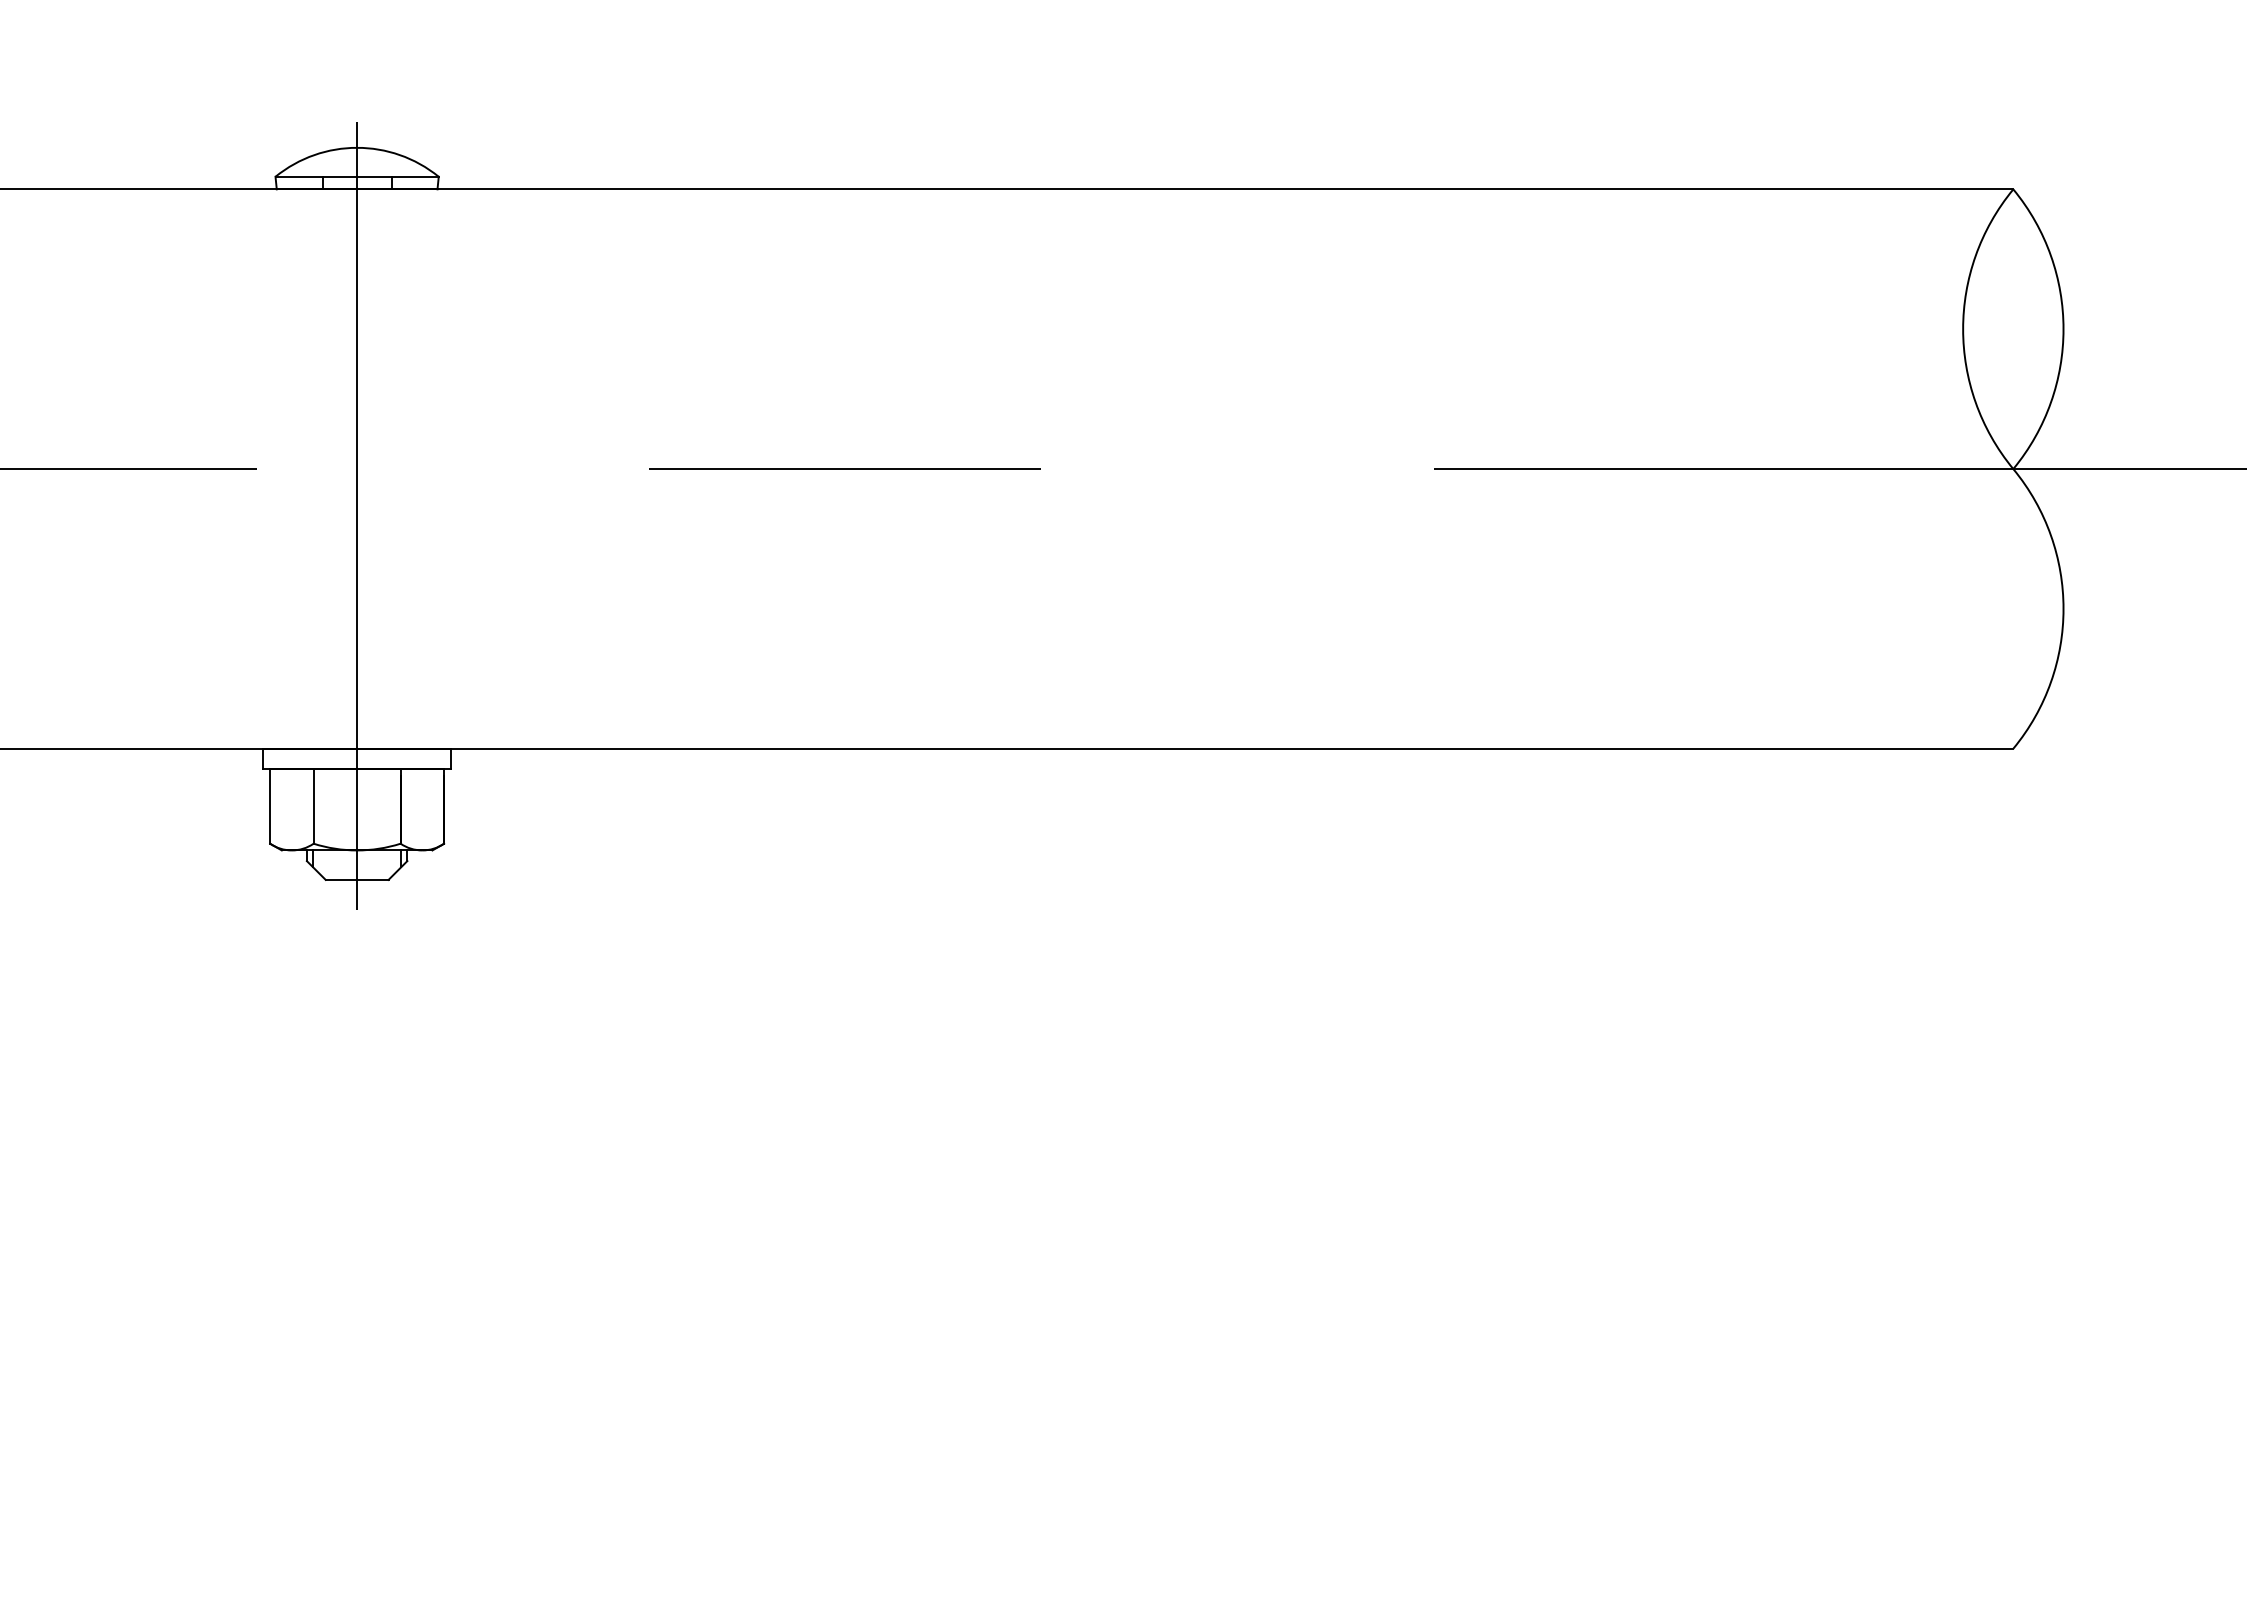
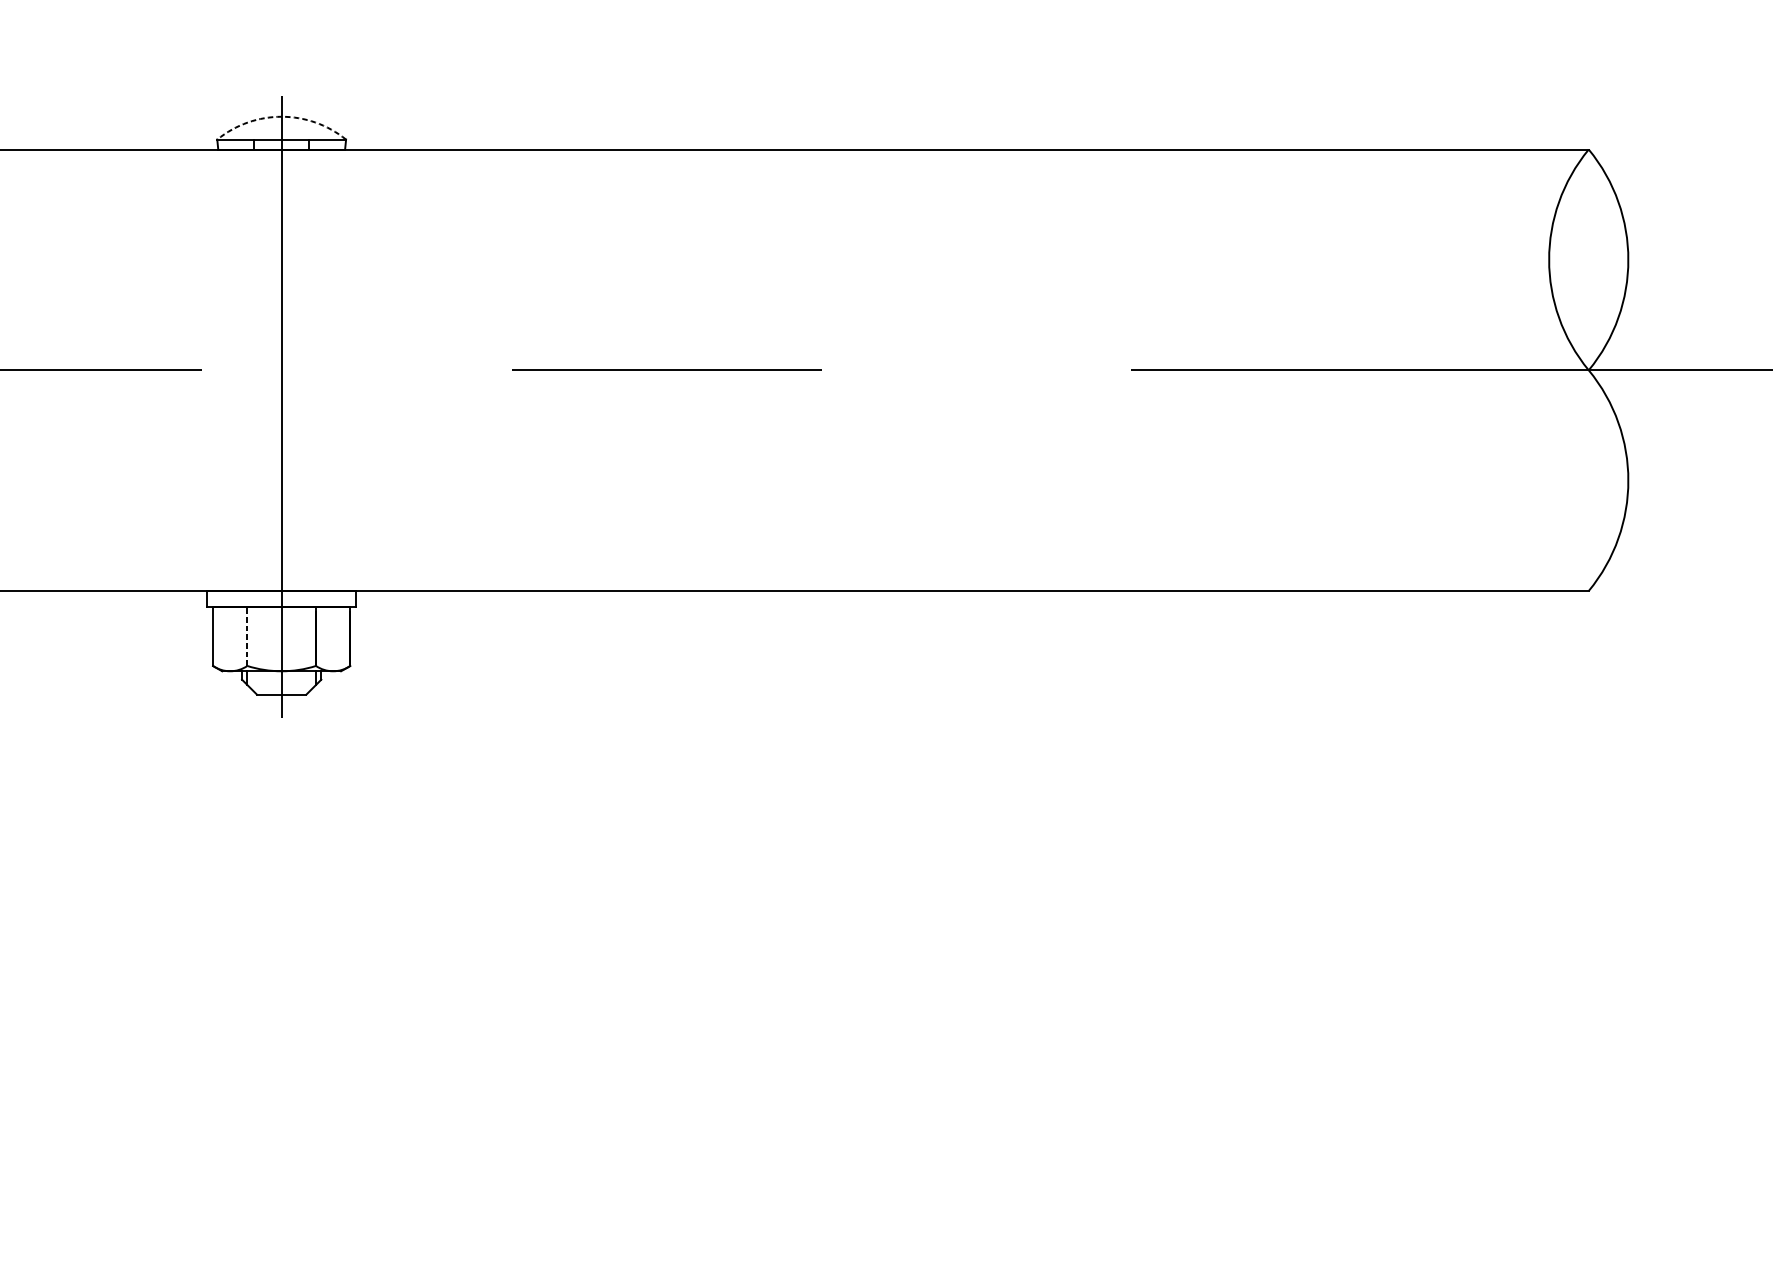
arc: (357, 147) -> (281, 116), solid -> dashed
line: (313, 805) -> (247, 635), solid -> dashed

